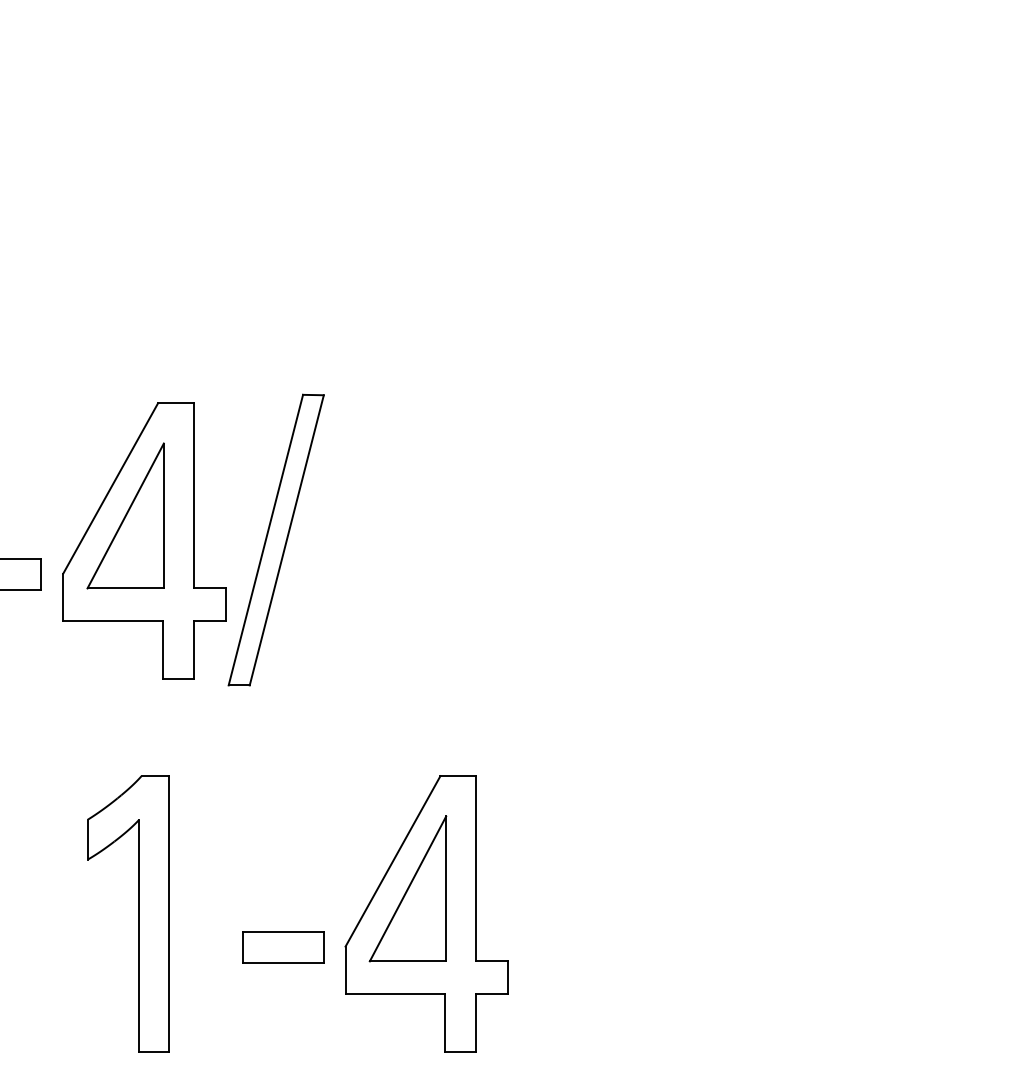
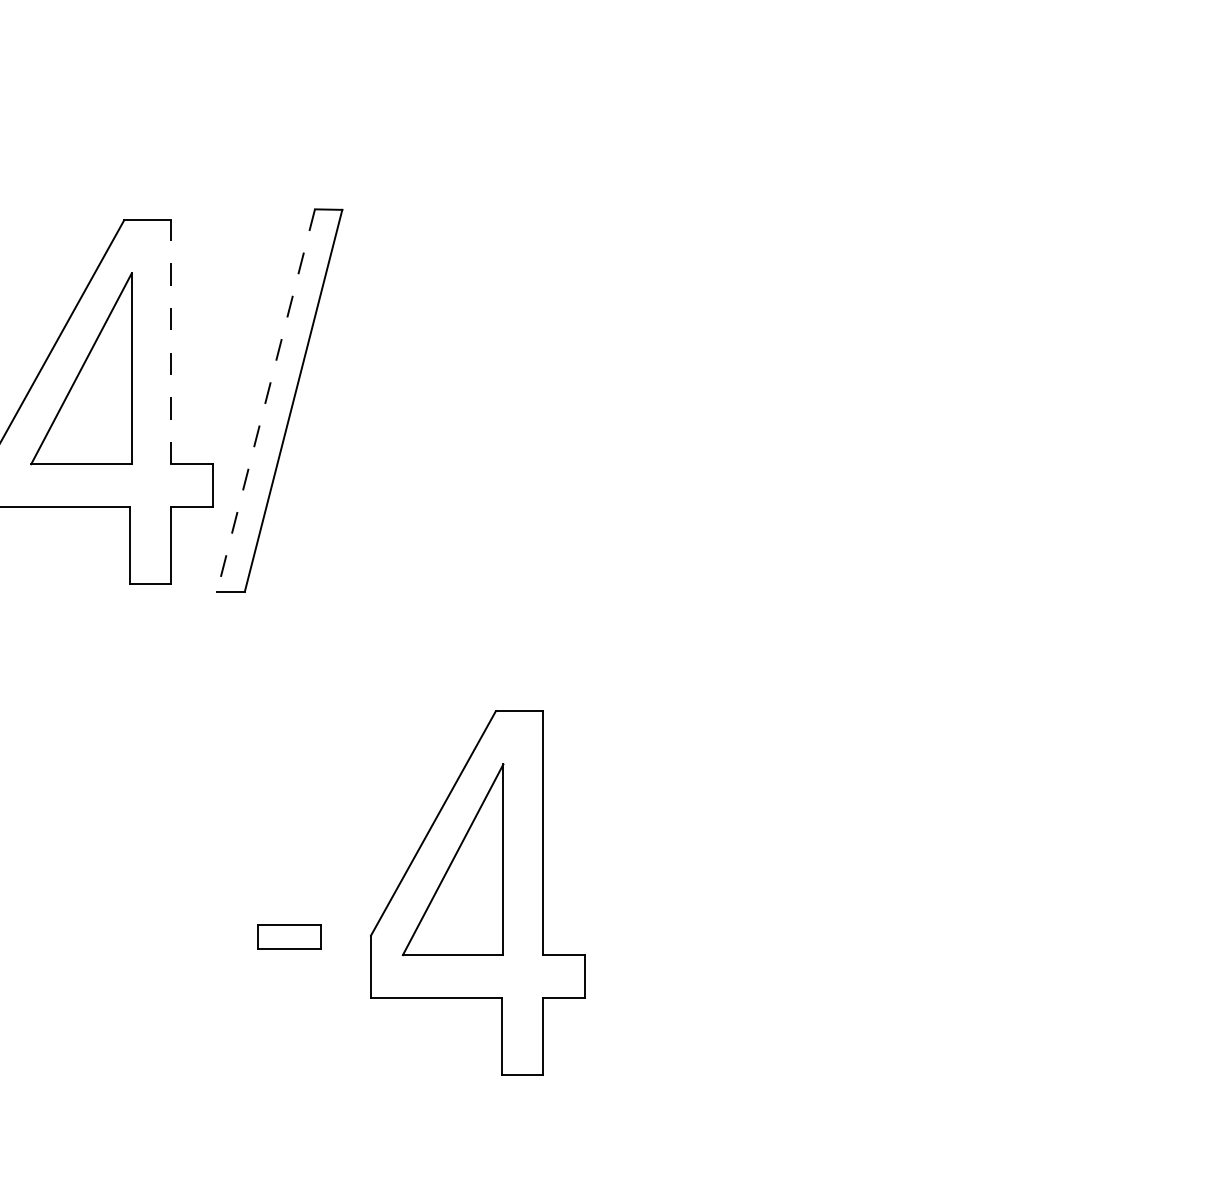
line: (193, 495) -> (170, 341), solid -> dashed
line: (265, 540) -> (265, 401), solid -> dashed
part: (138, 913) -> (98, 892), removed
part: (283, 947) -> (289, 936), size x0.6

